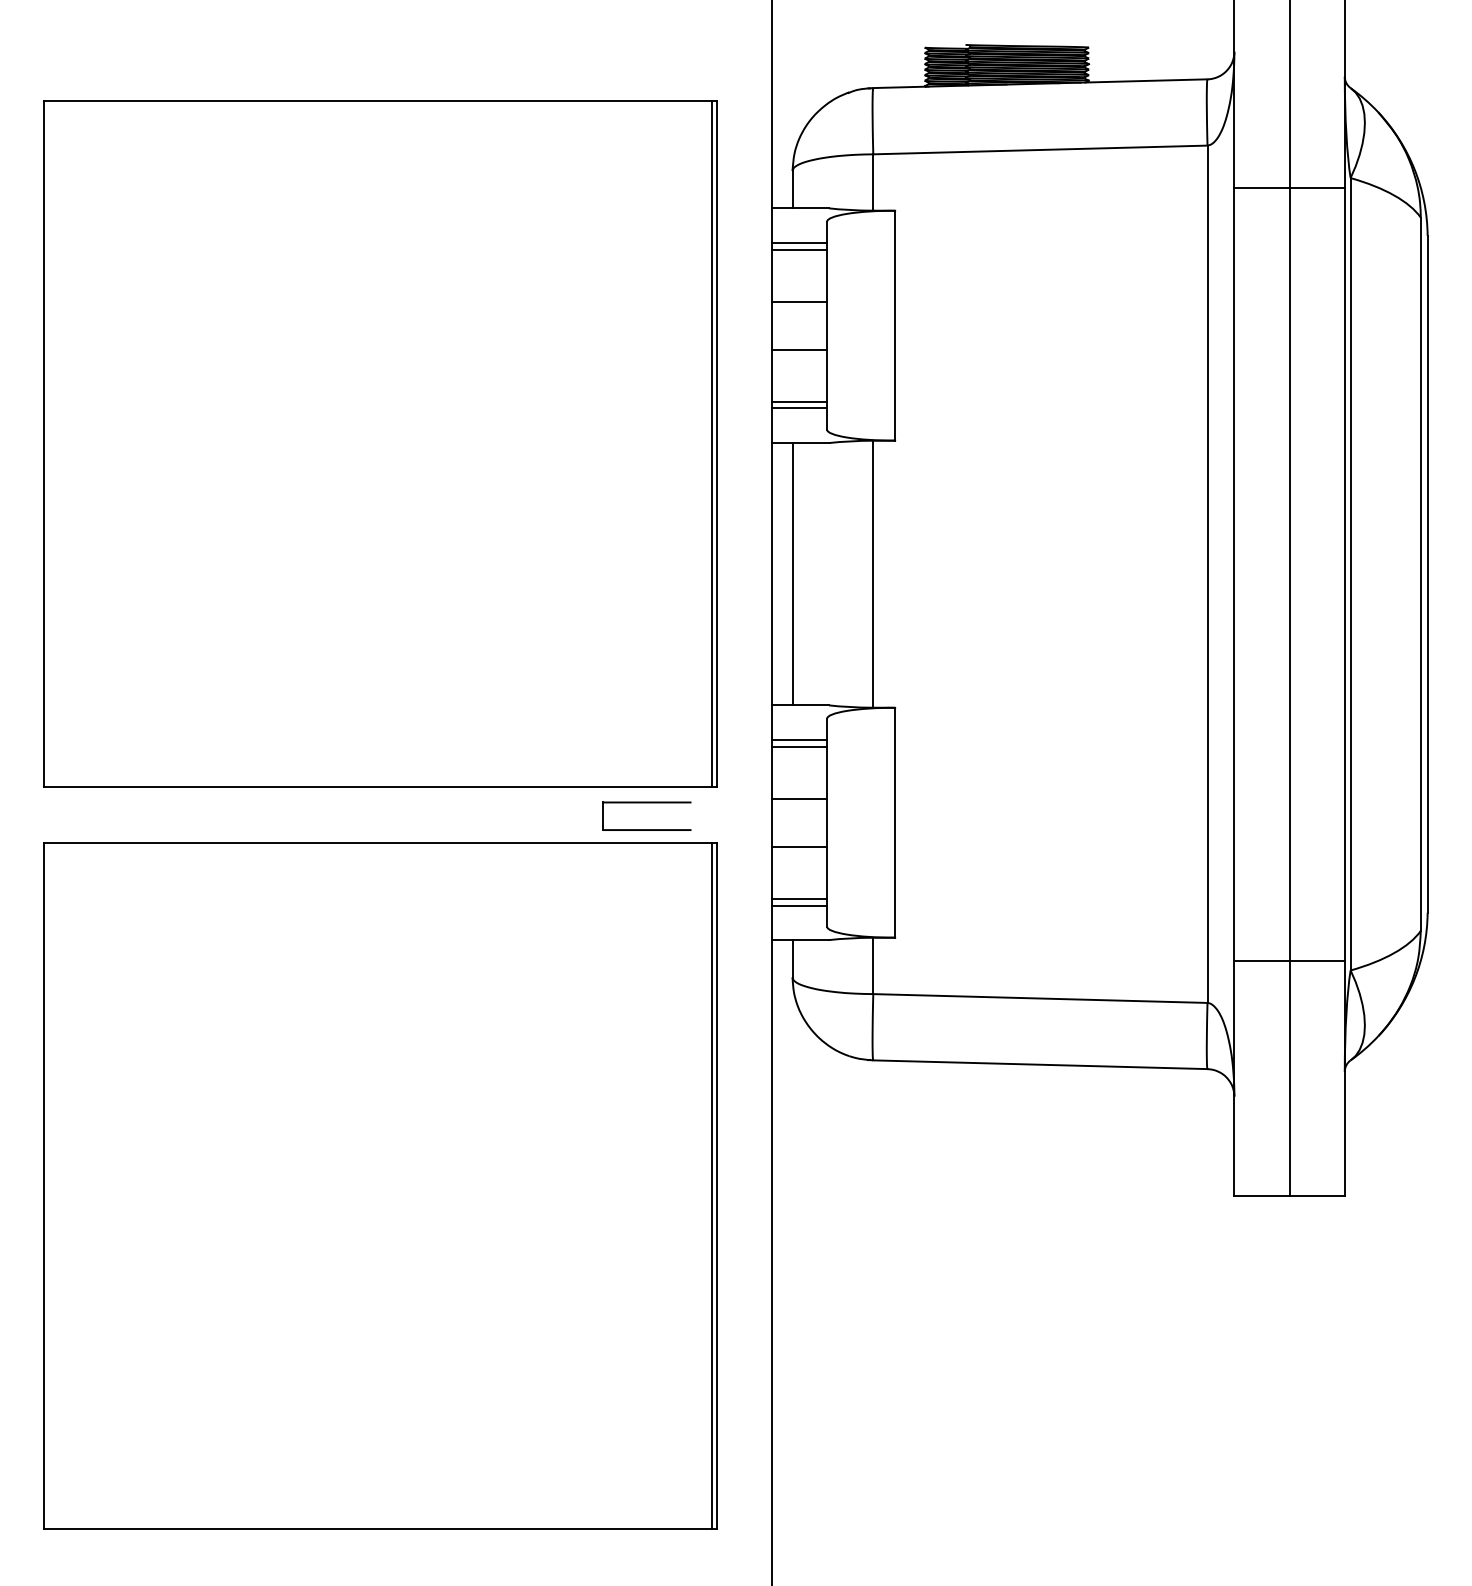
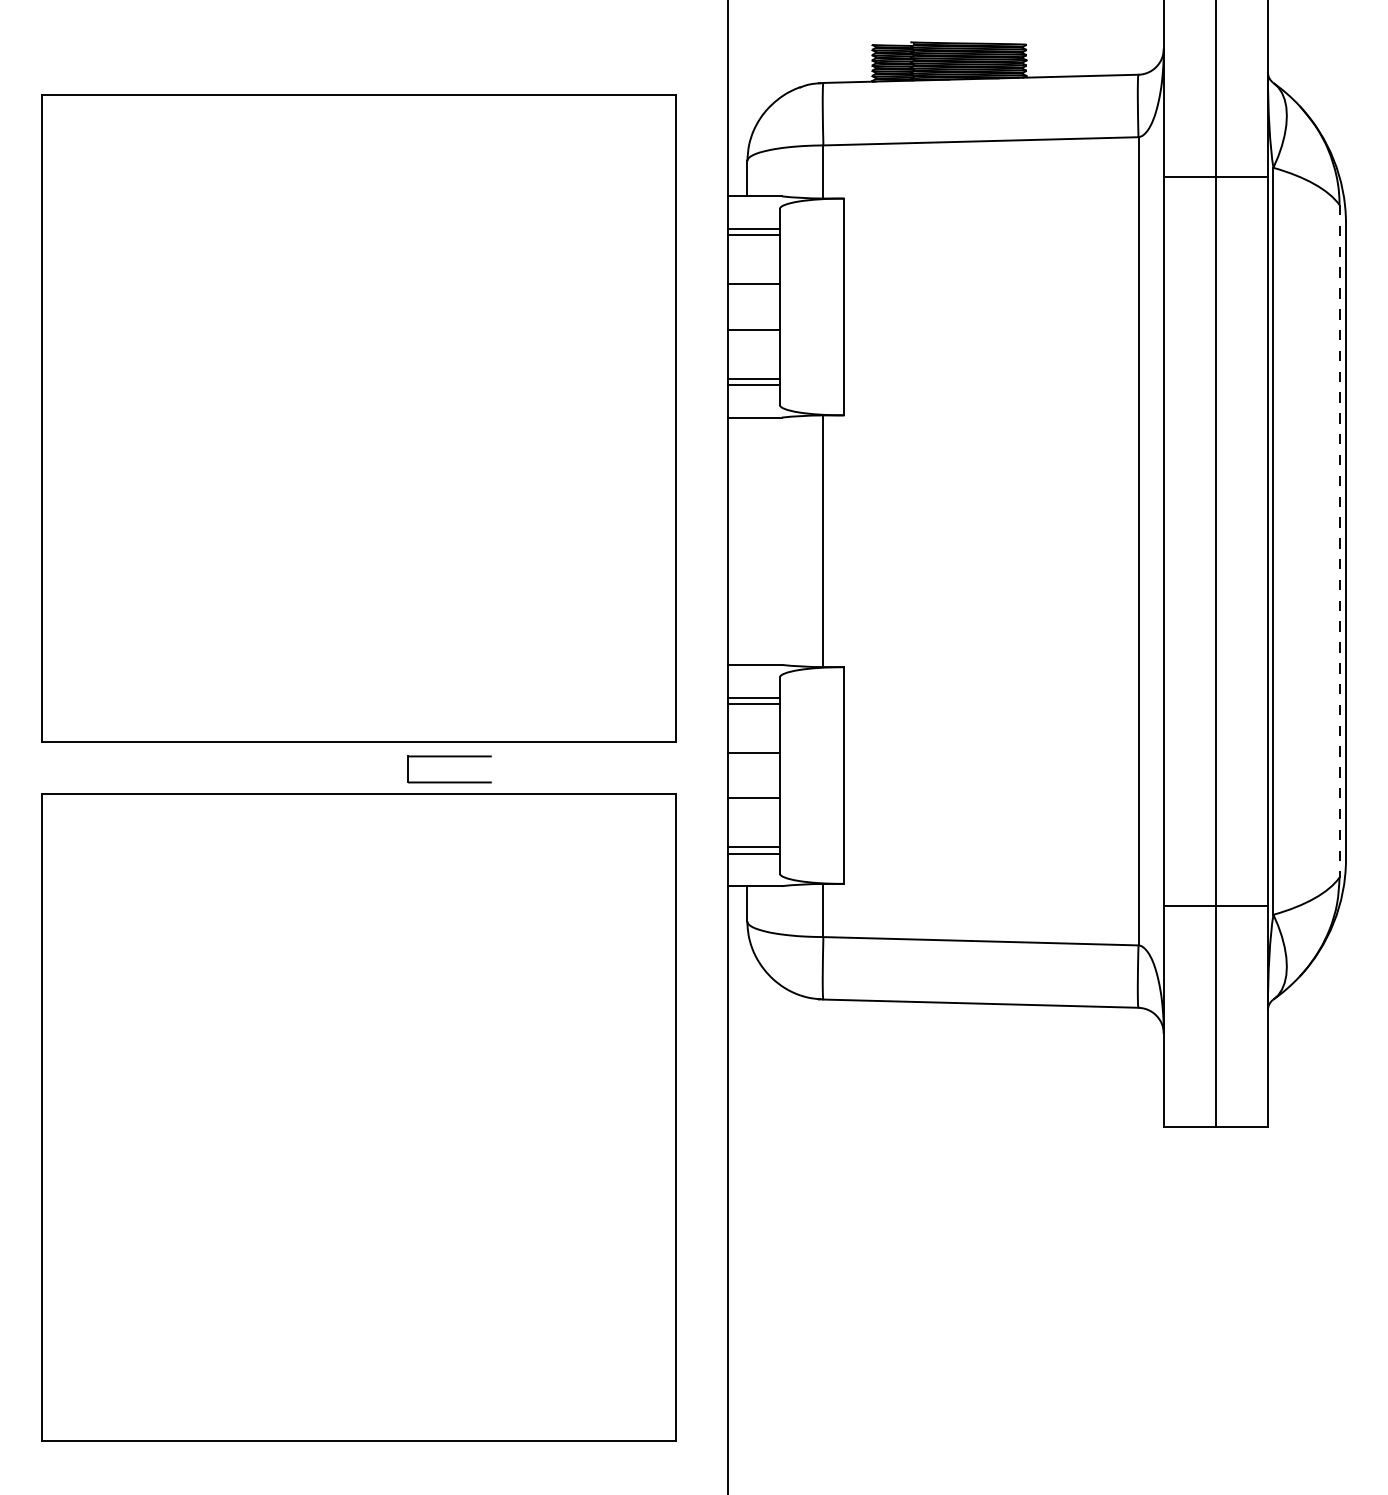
line: (711, 444) -> (670, 418), removed
line: (792, 574) -> (747, 541), removed
line: (1420, 574) -> (1339, 541), solid -> dashed
part: (646, 803) -> (449, 757), moved
line: (711, 1185) -> (670, 1117), removed

